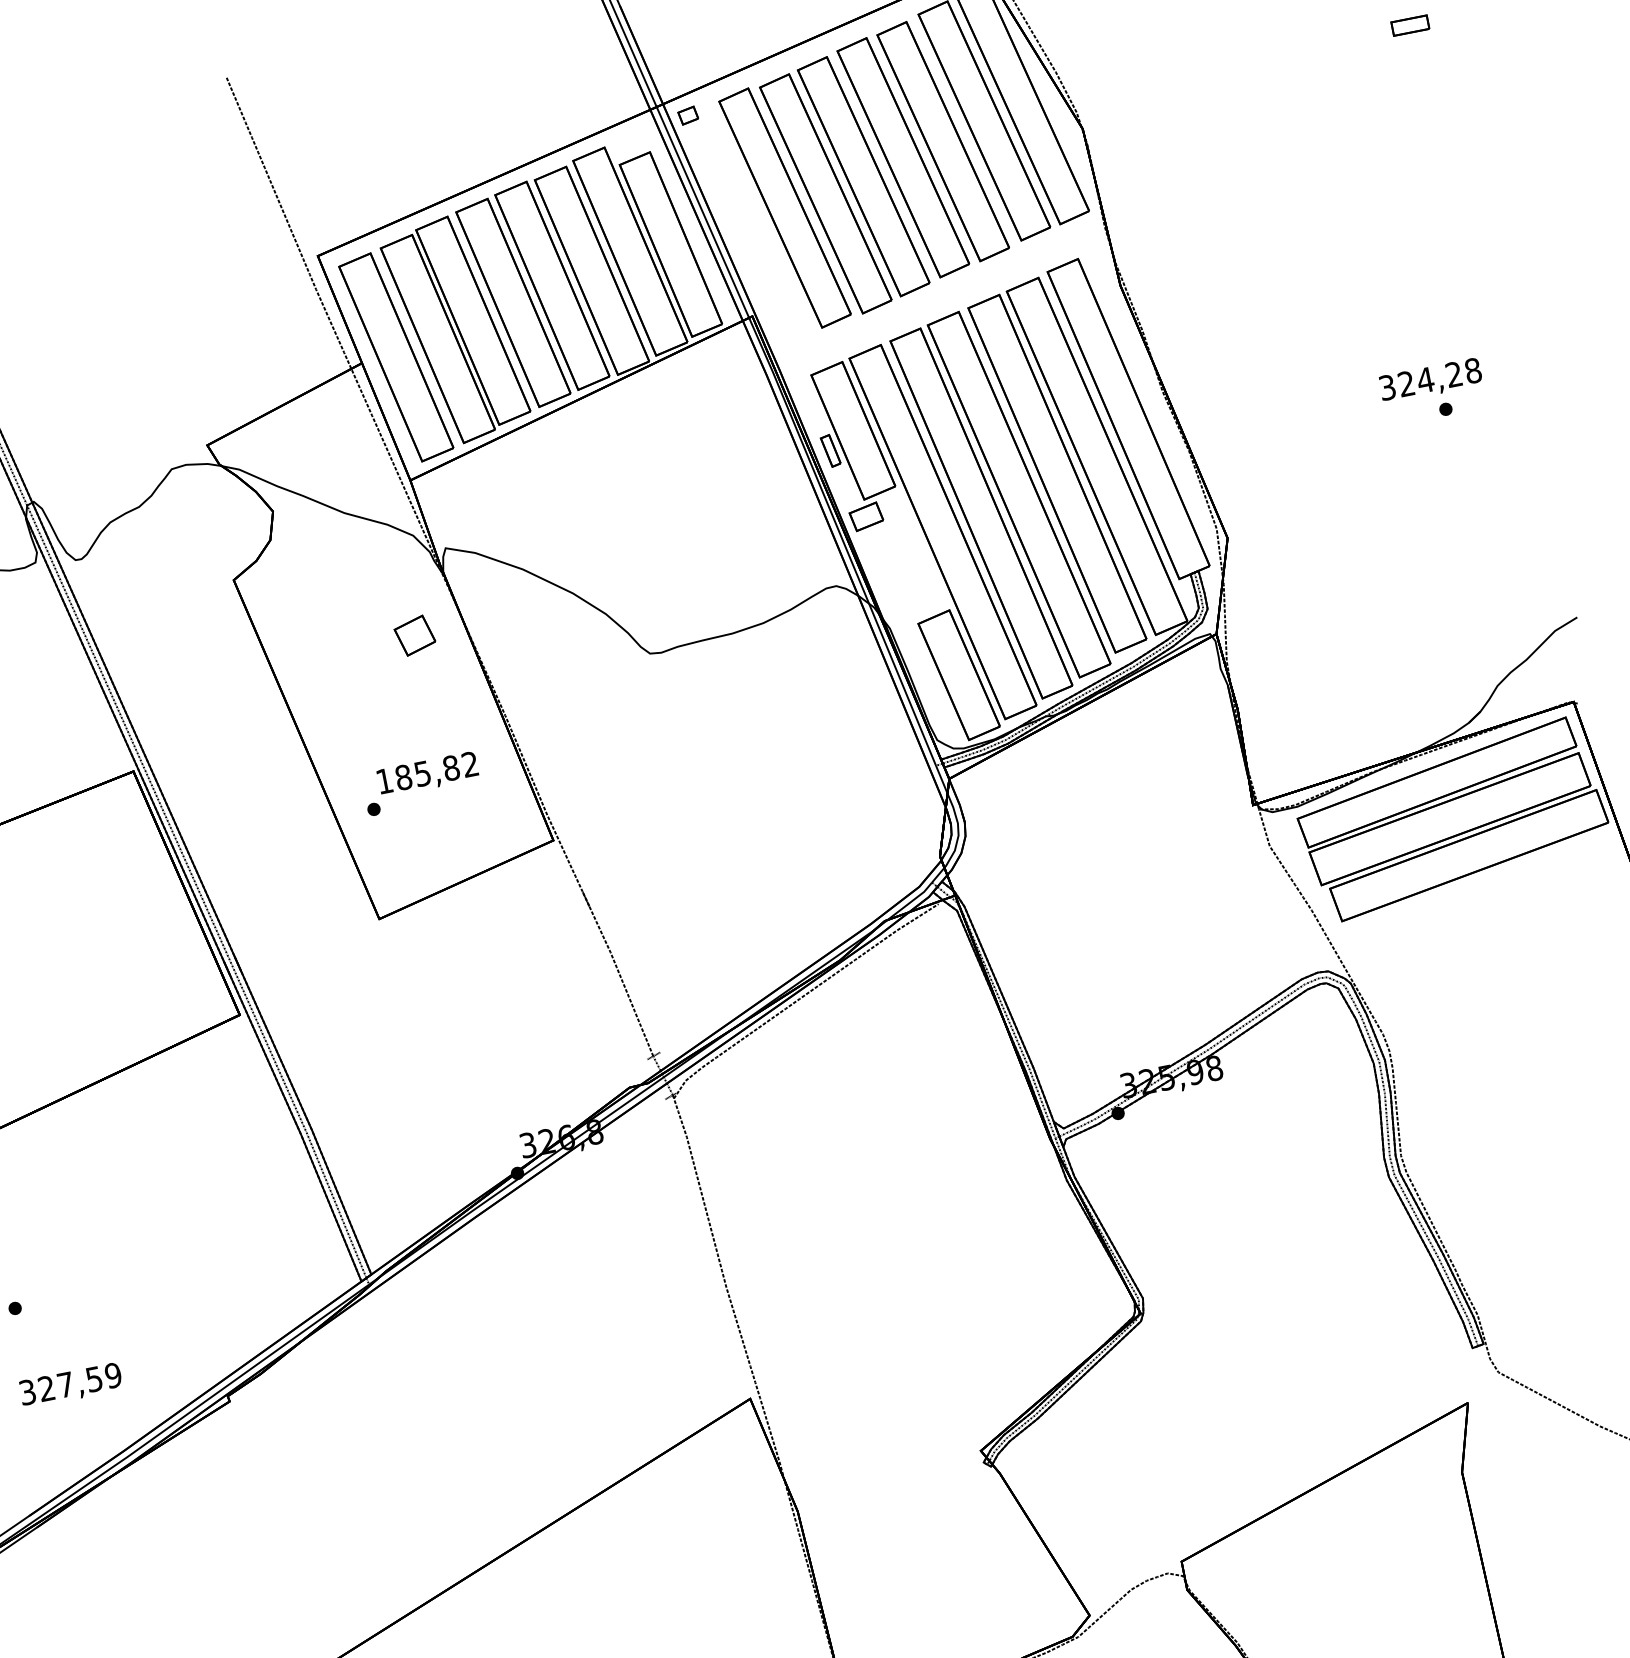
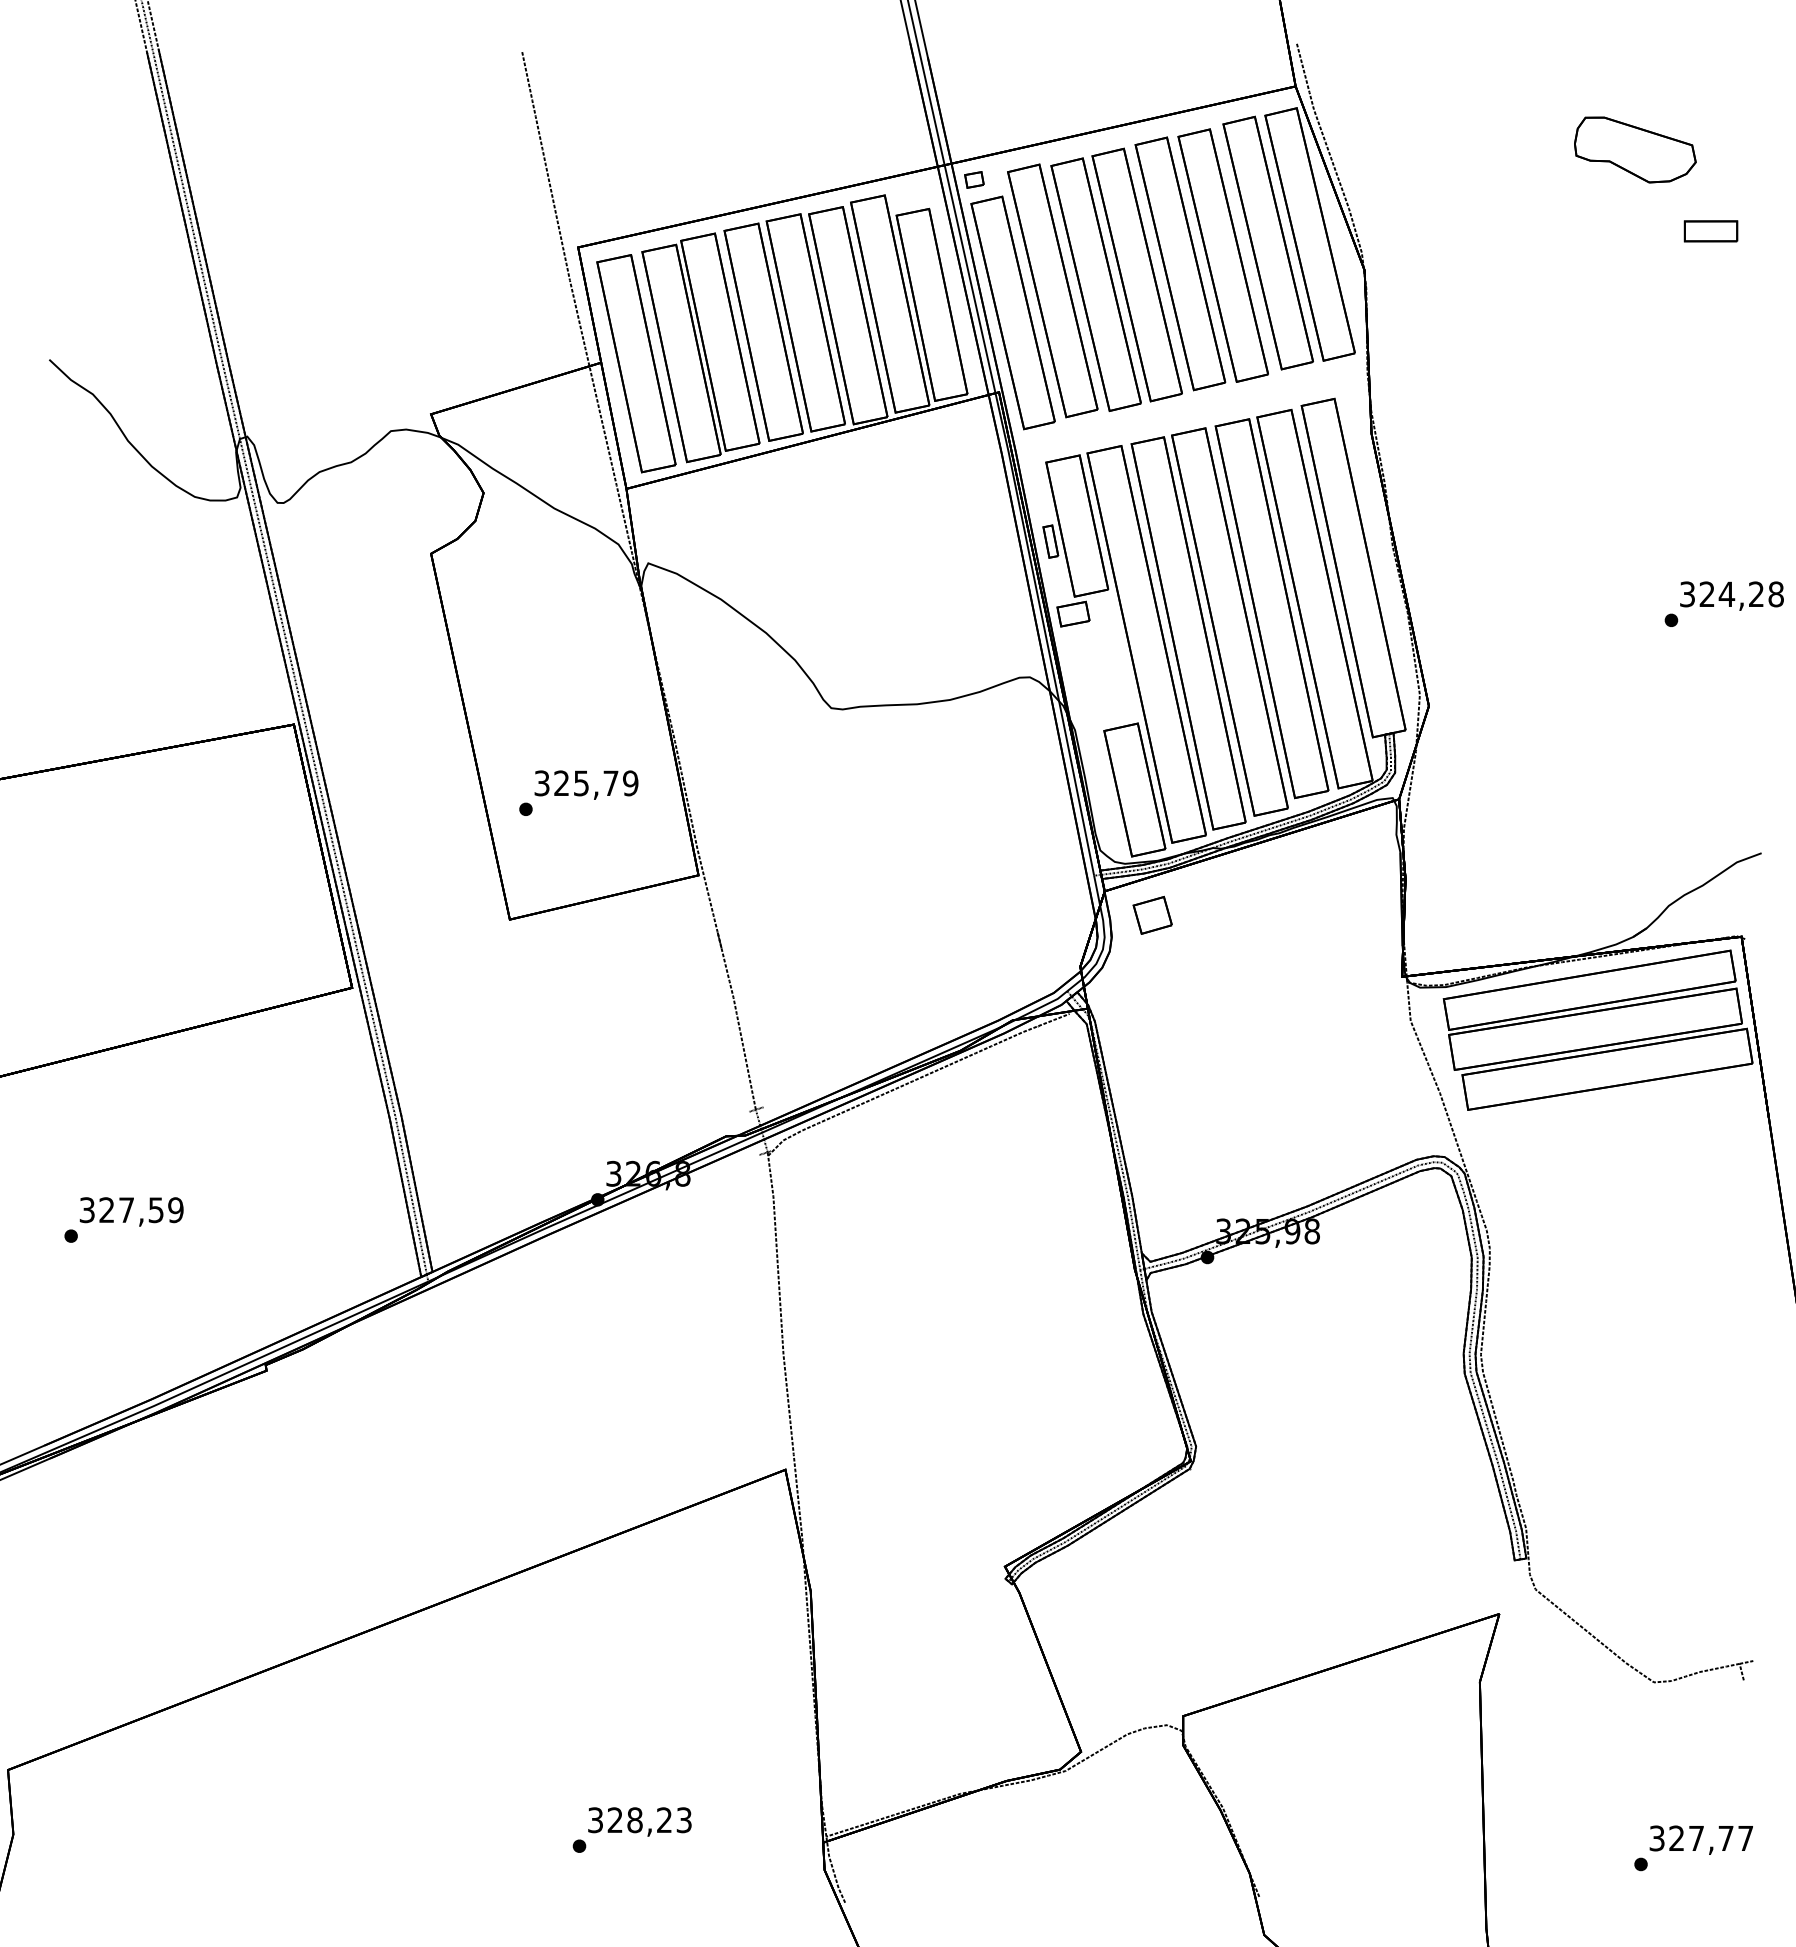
part: (1409, 25) -> (1710, 231), size x1.43
part: (750, 236) -> (1012, 312), added
text: (1430, 380) -> (1731, 595), moved
part: (414, 634) -> (1152, 914), moved
text: (427, 772) -> (586, 783), 185,82 -> 325,79
text: (70, 1385) -> (131, 1211), moved

